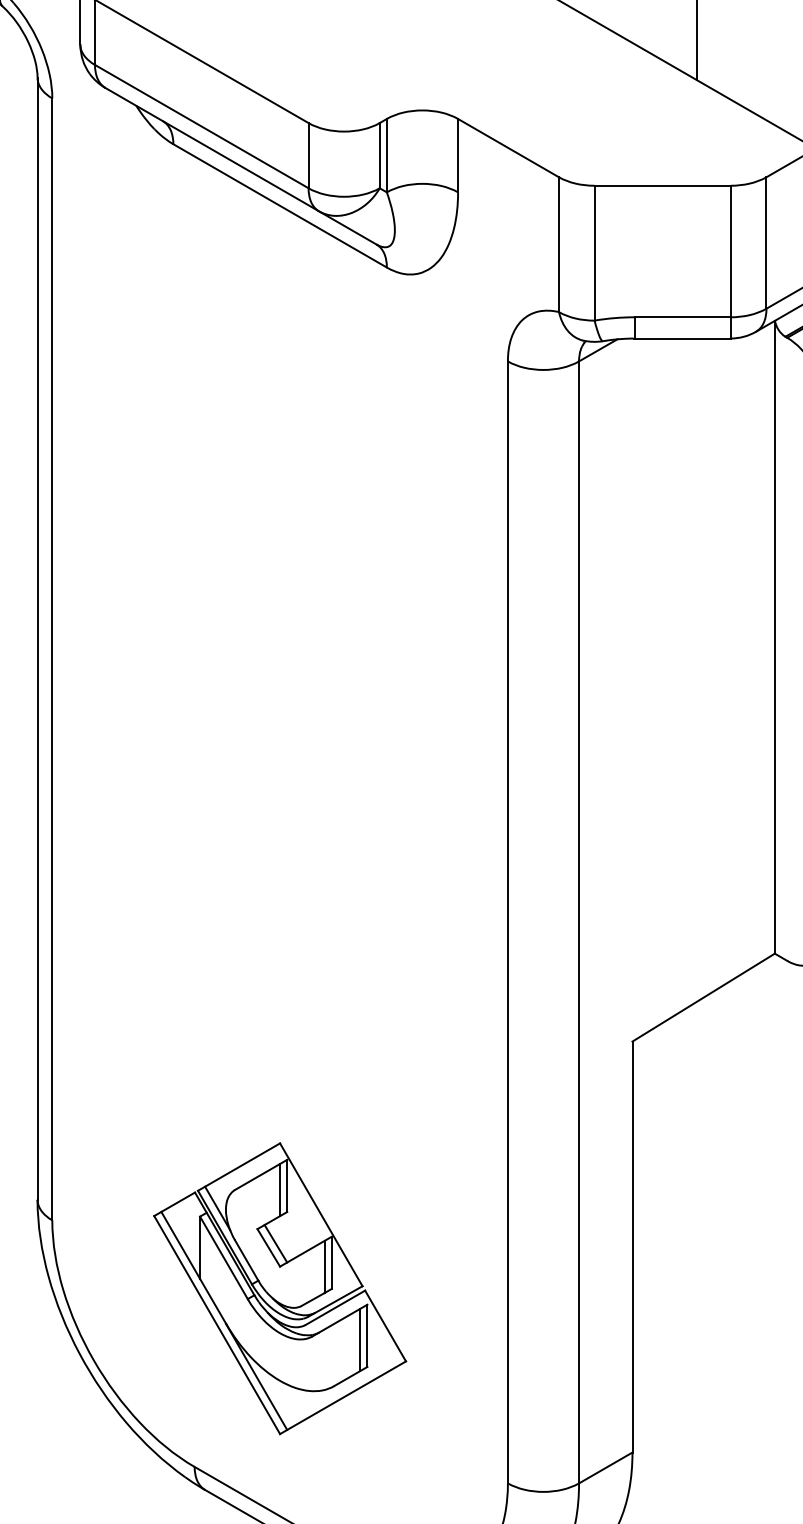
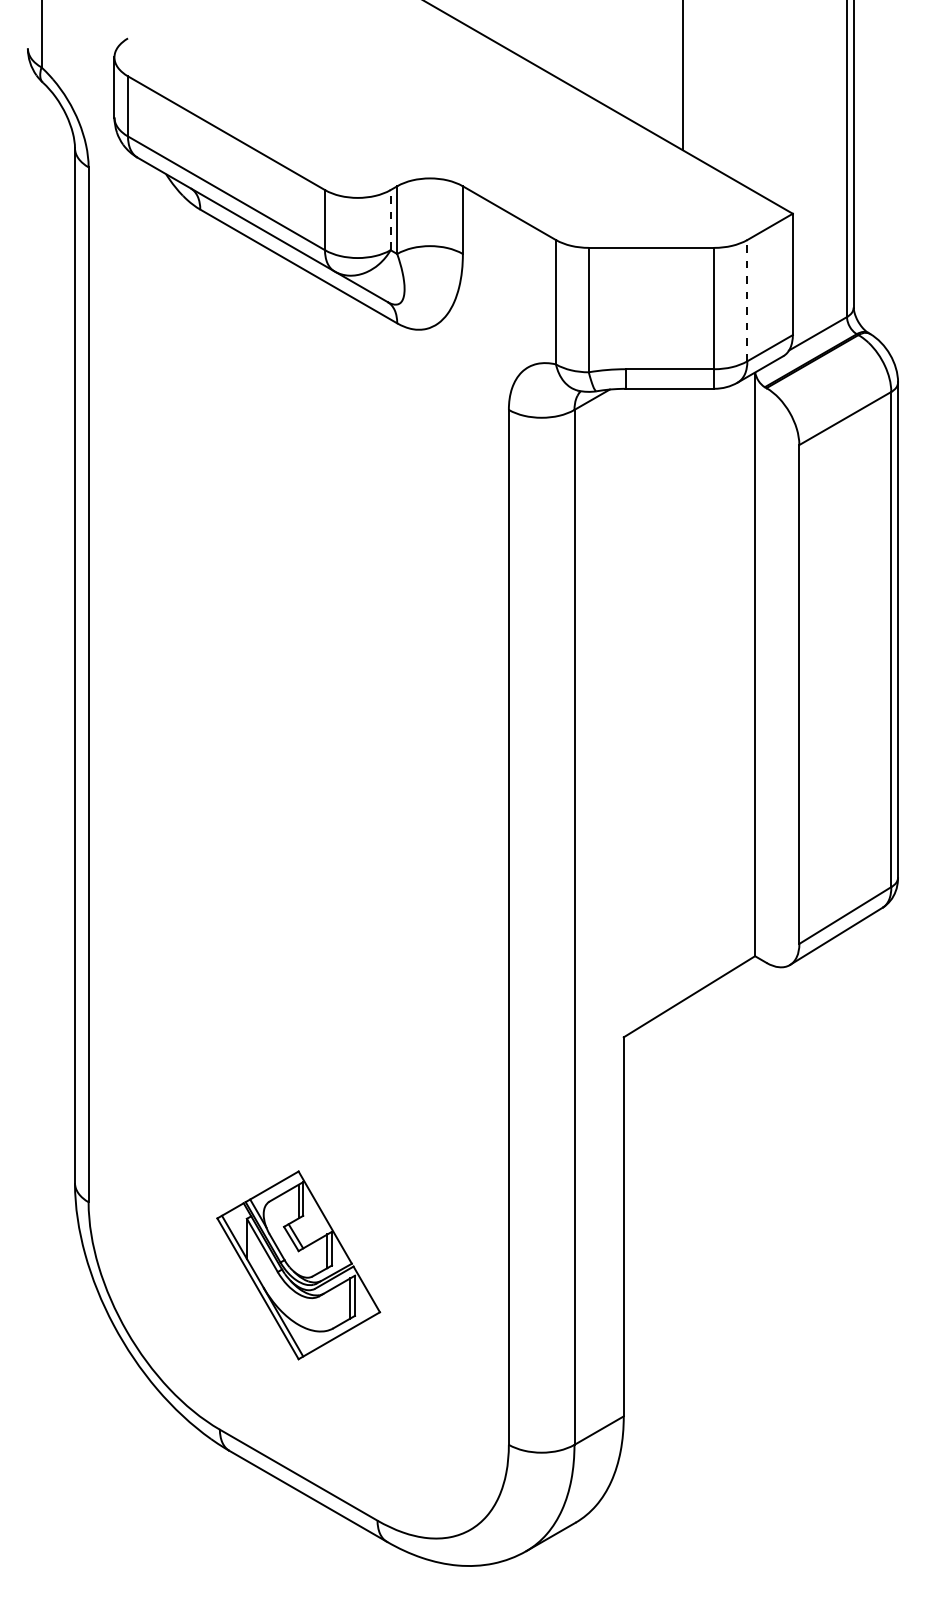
line: (379, 154) -> (390, 219), solid -> dashed
line: (766, 242) -> (747, 300), solid -> dashed
part: (279, 1288) -> (298, 1265), size x0.7

